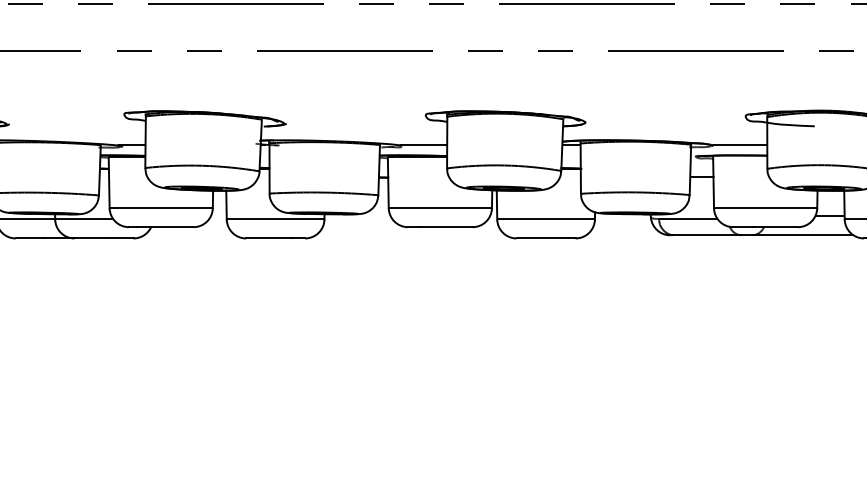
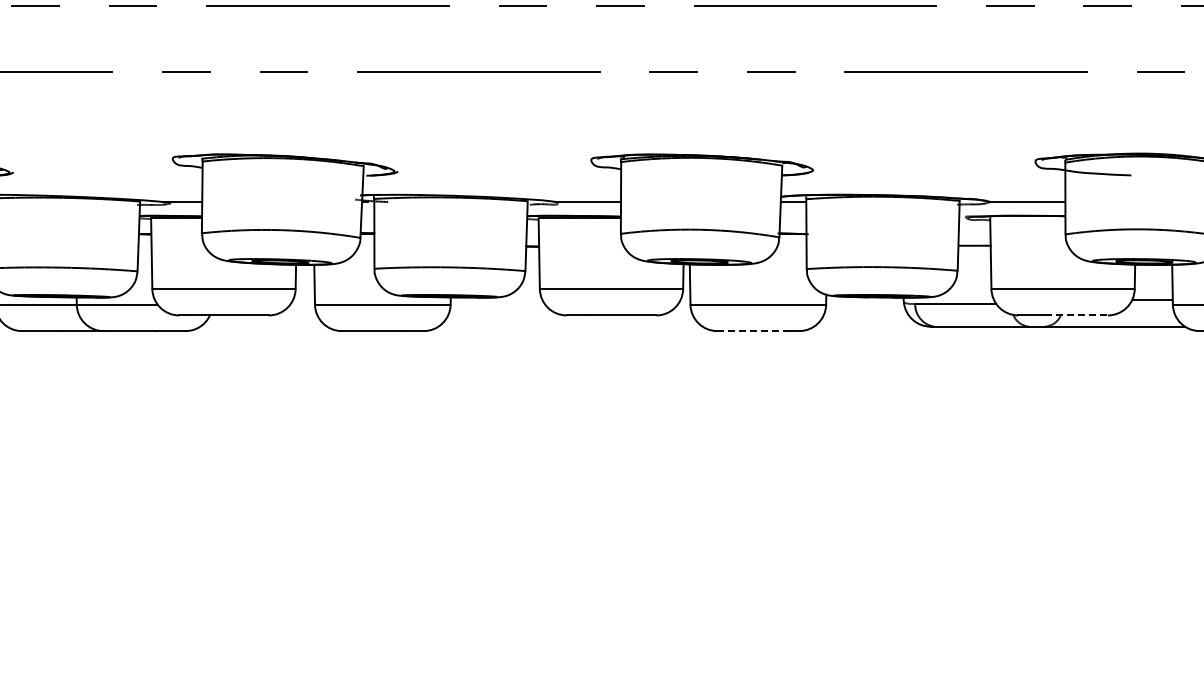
line: (775, 227) -> (1076, 315), solid -> dashed
line: (542, 238) -> (753, 331), solid -> dashed

